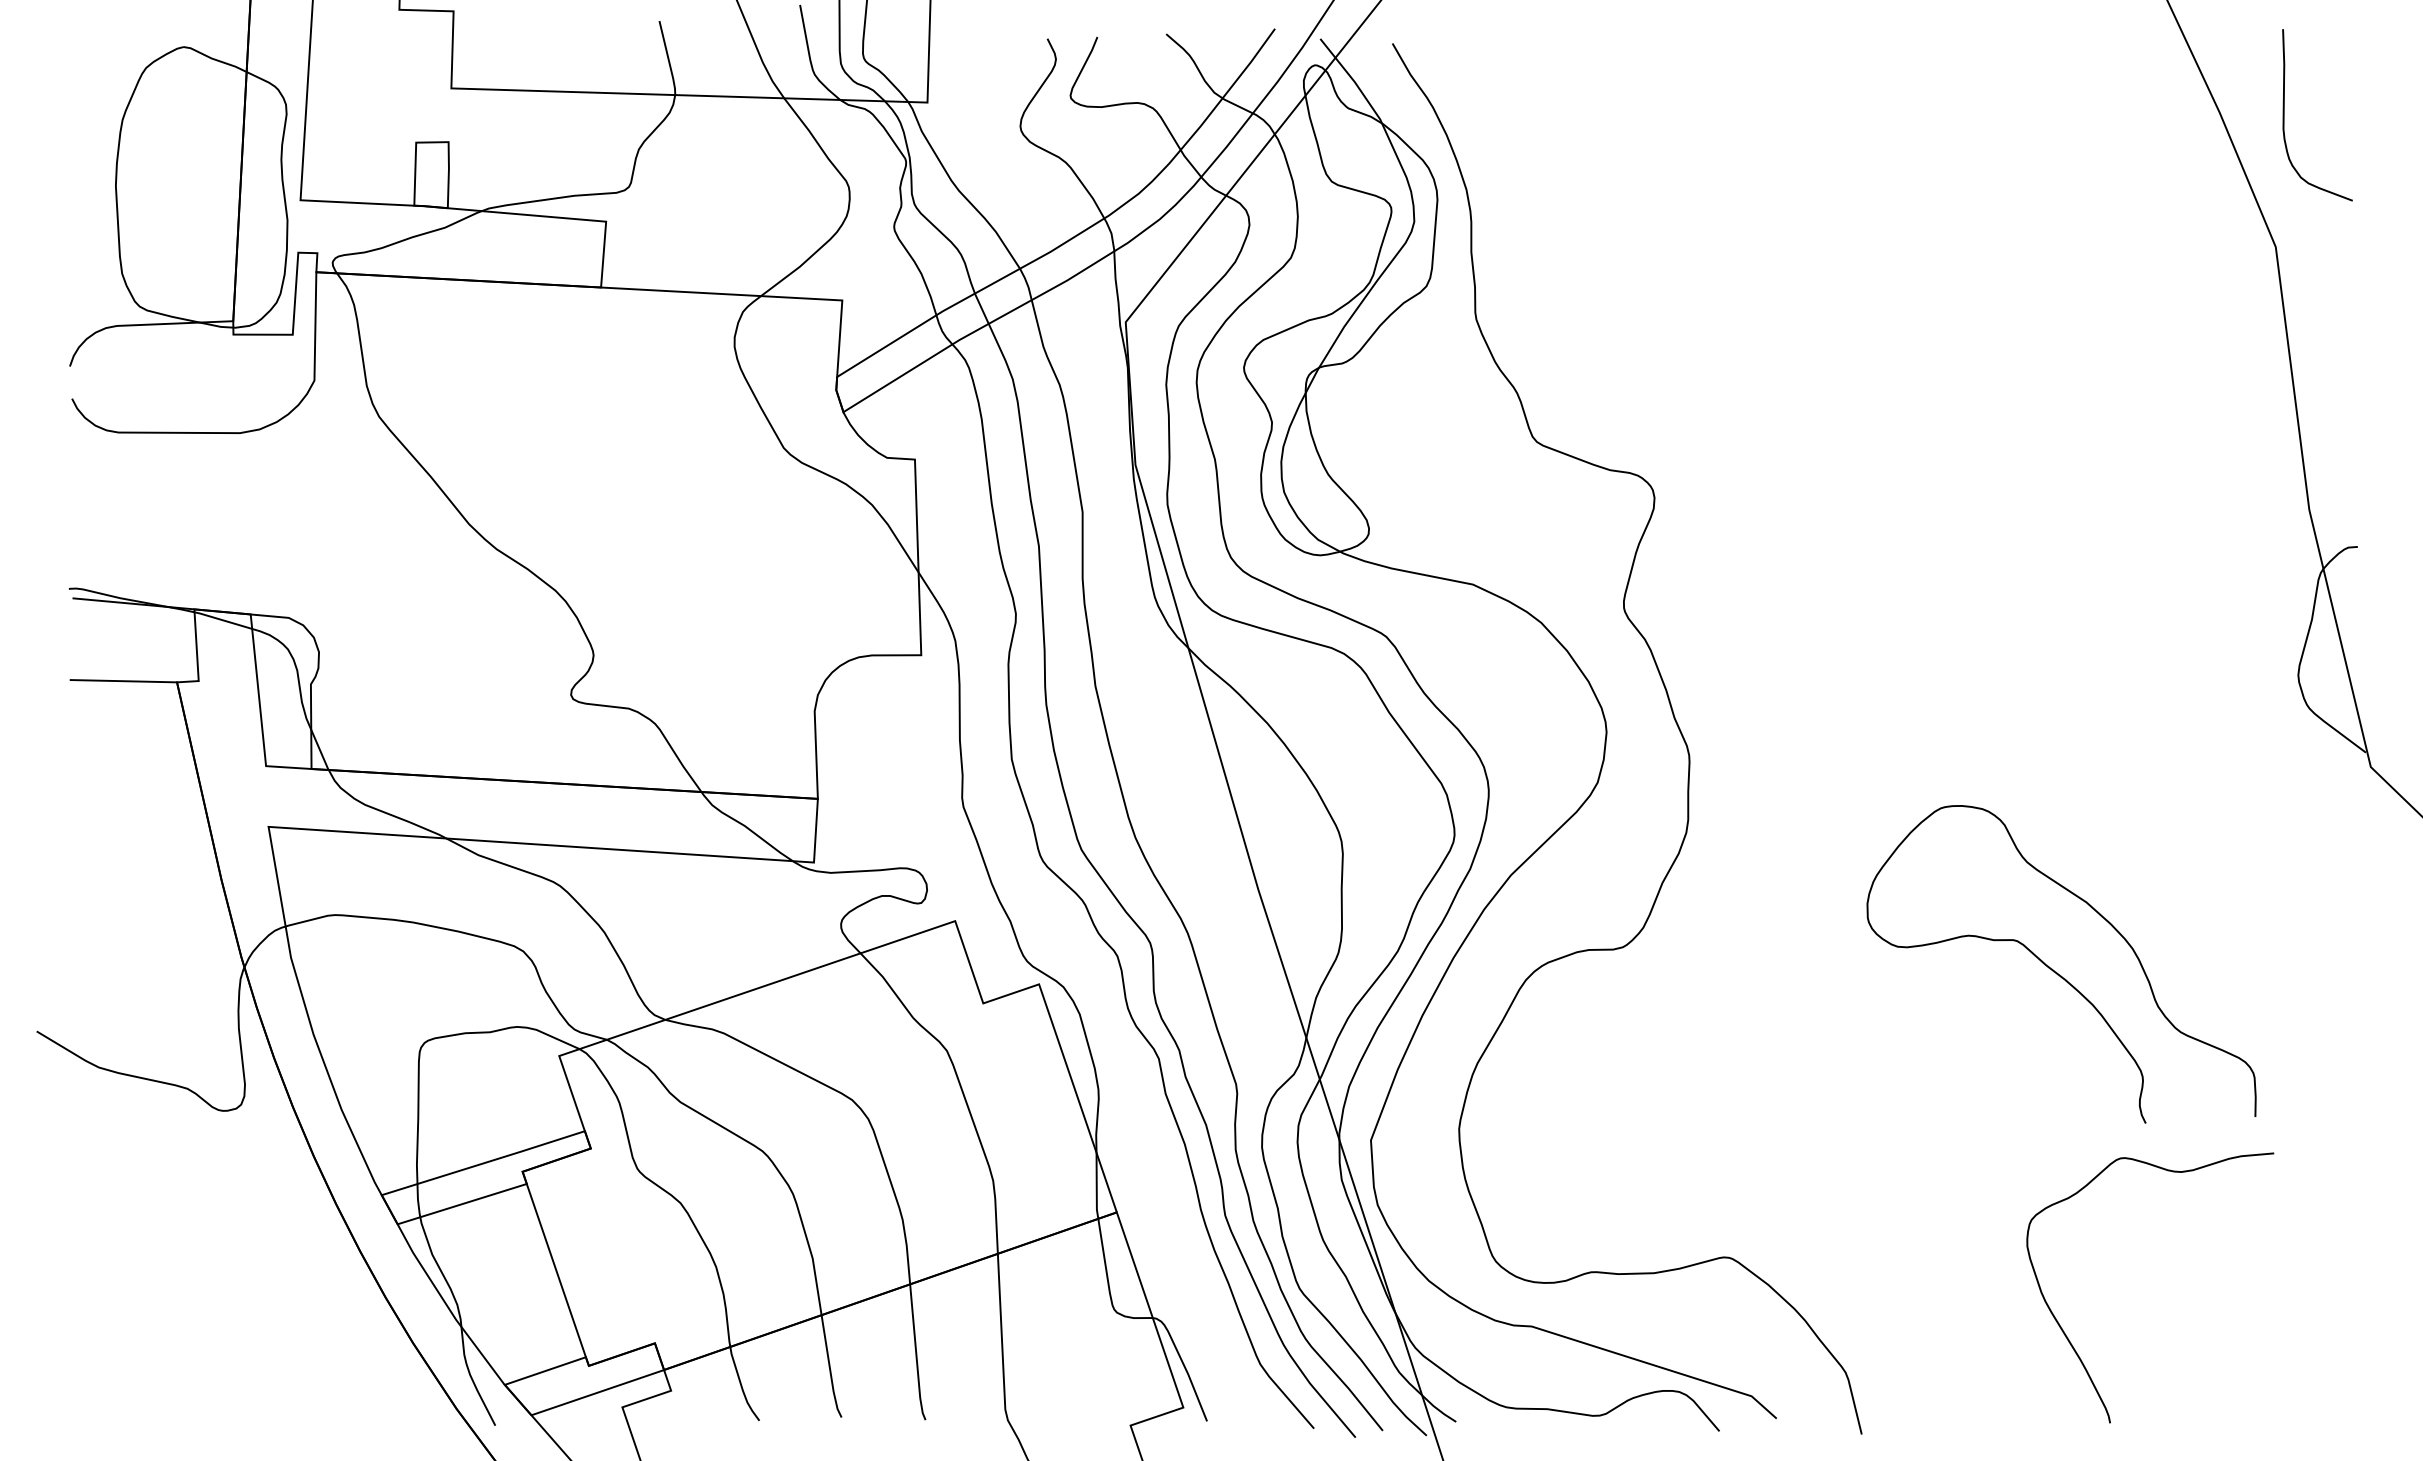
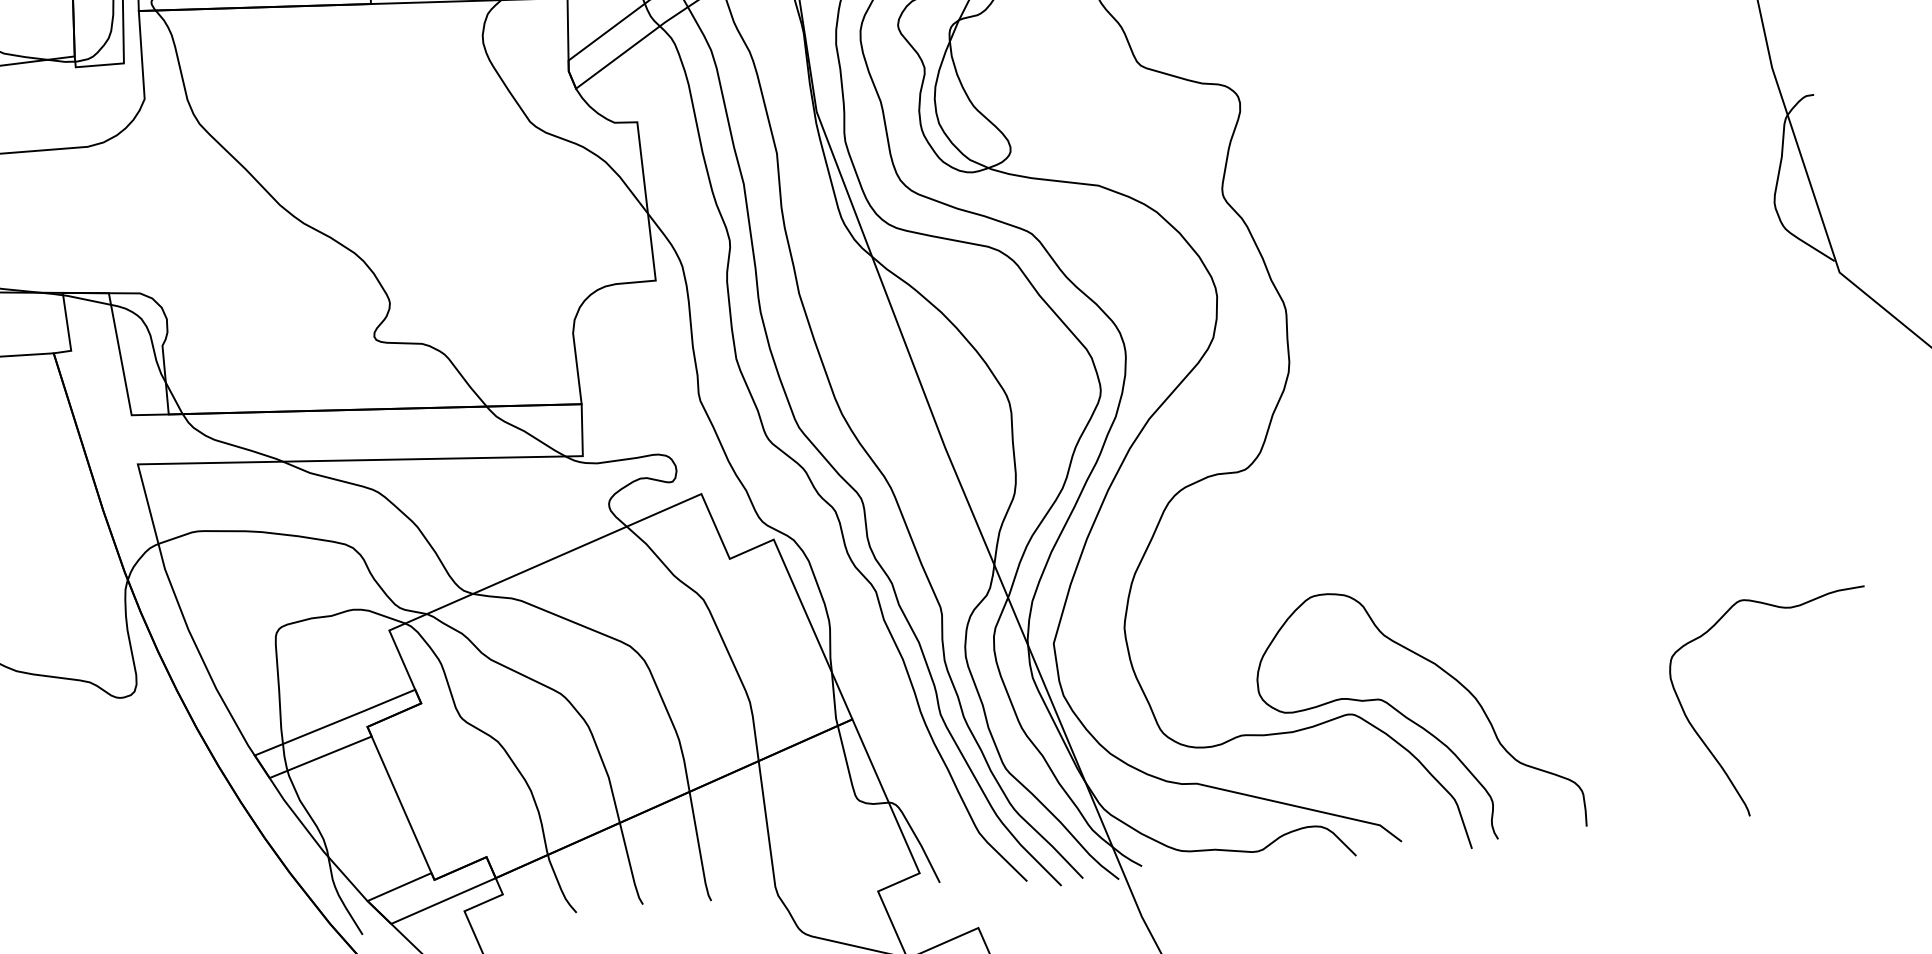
curve: (2057, 972) -> (1416, 722), moved
curve: (2066, 1334) -> (1708, 747), moved

